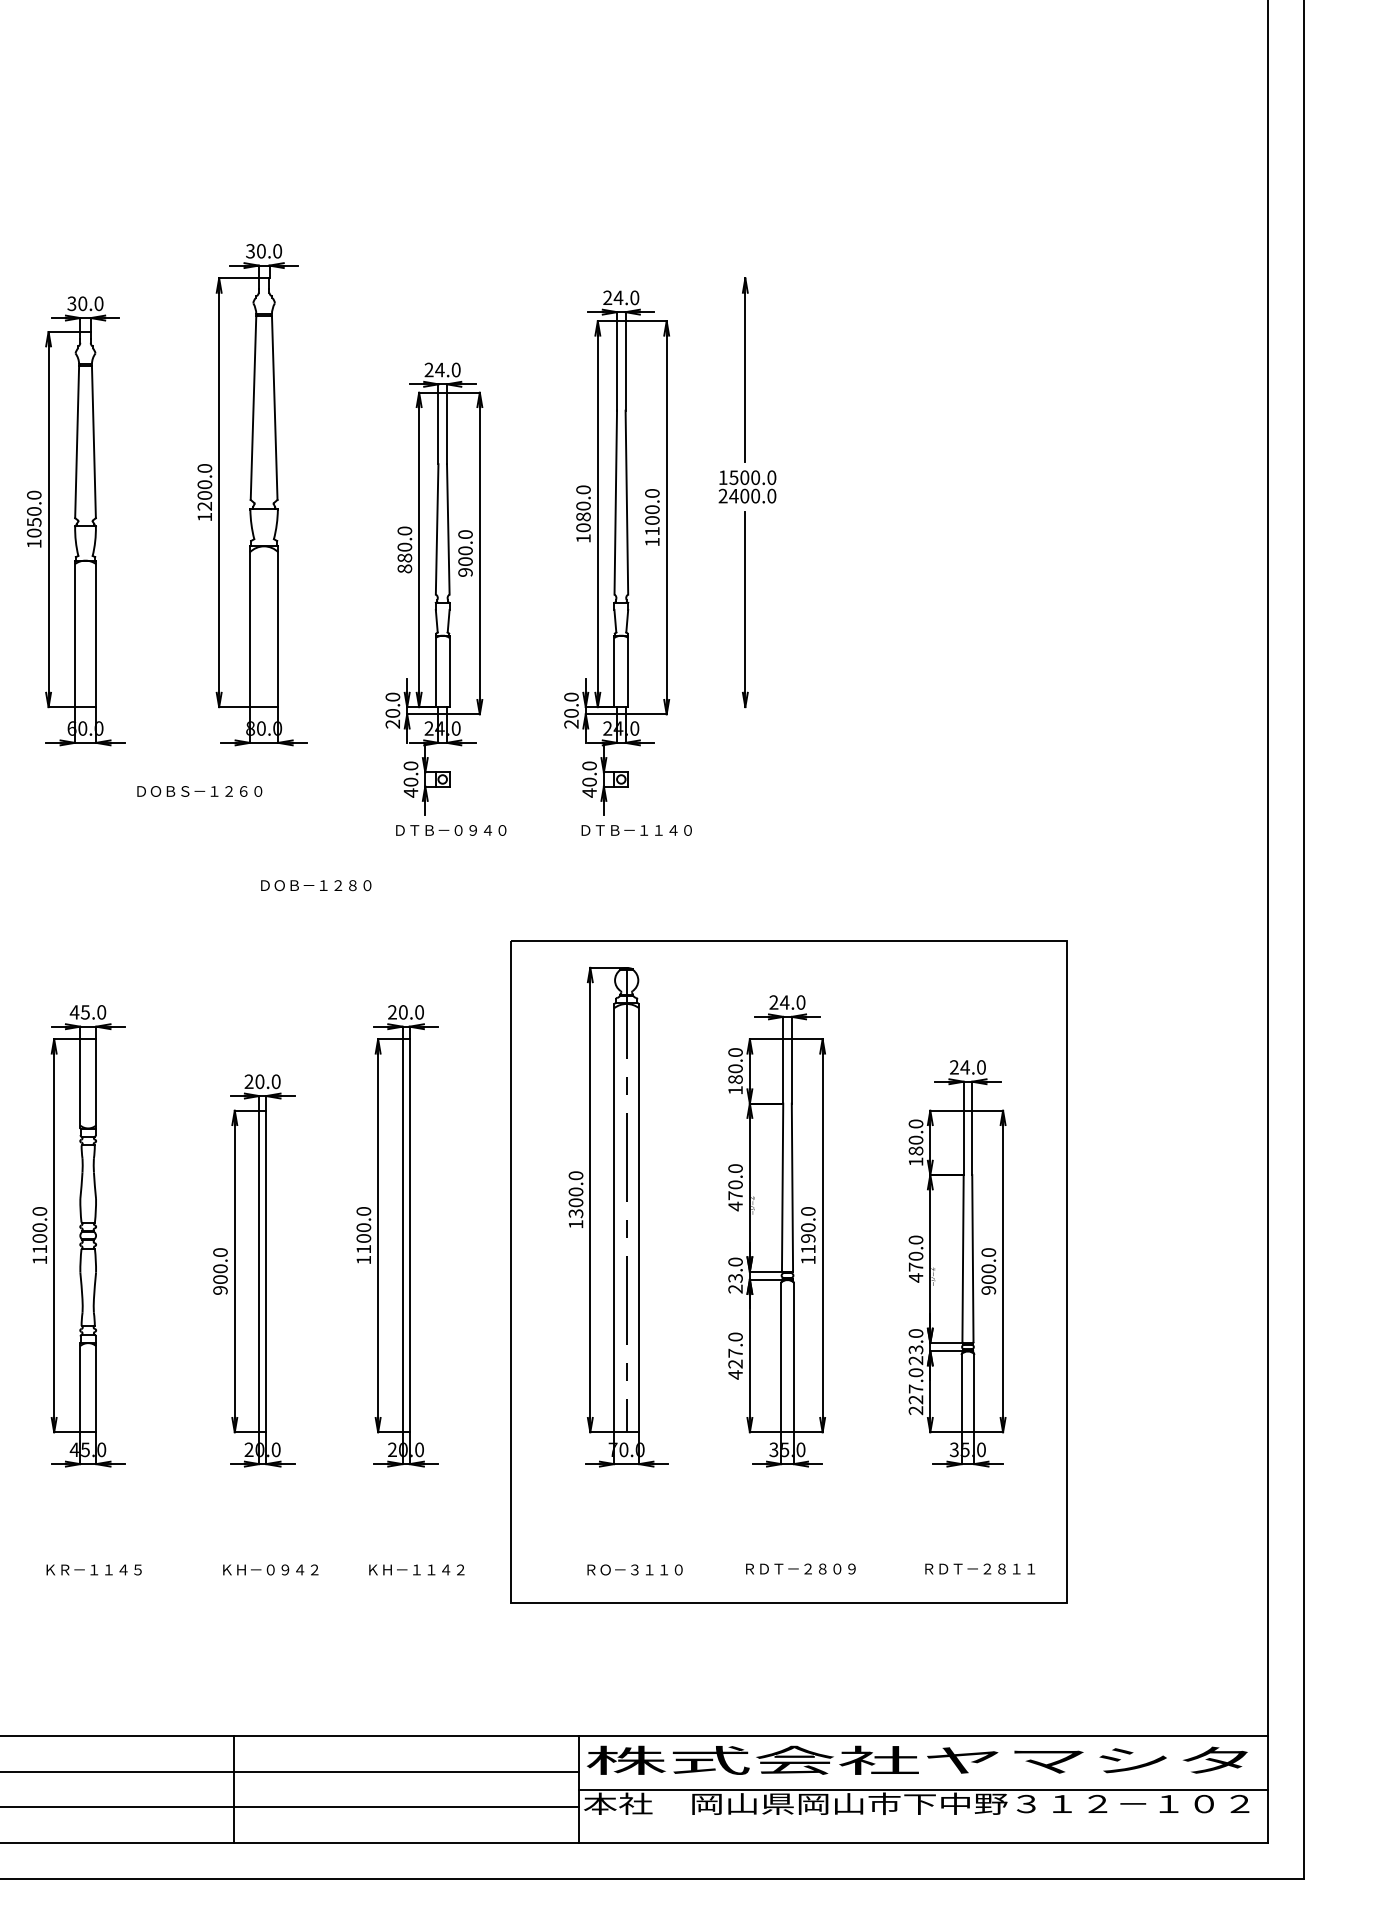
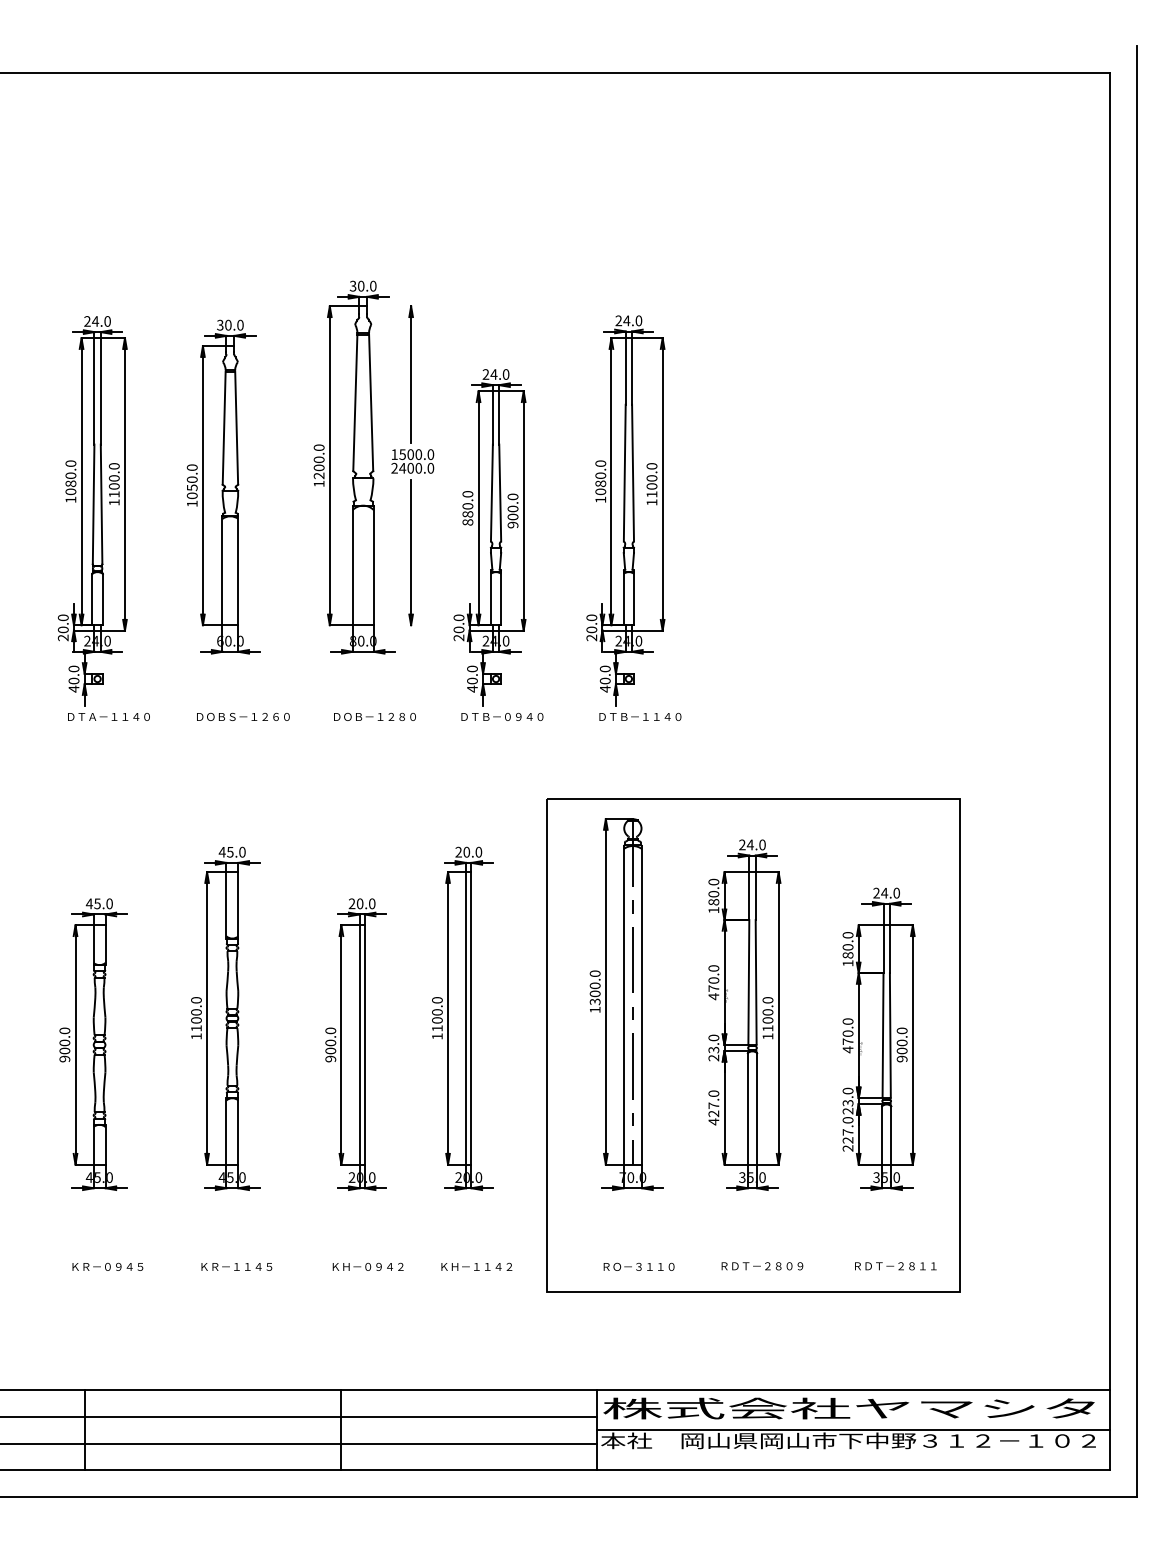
part: (747, 492) -> (412, 465), moved
text: (199, 790) -> (243, 716), moved
text: (315, 884) -> (374, 716), moved
text: (807, 1238) -> (767, 1020), 1190.0 -> 1100.0

